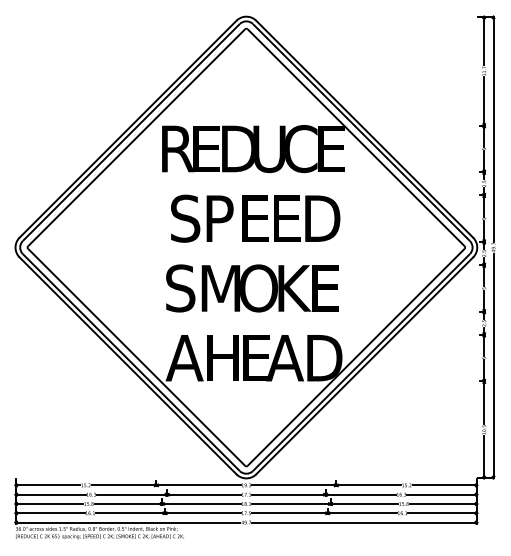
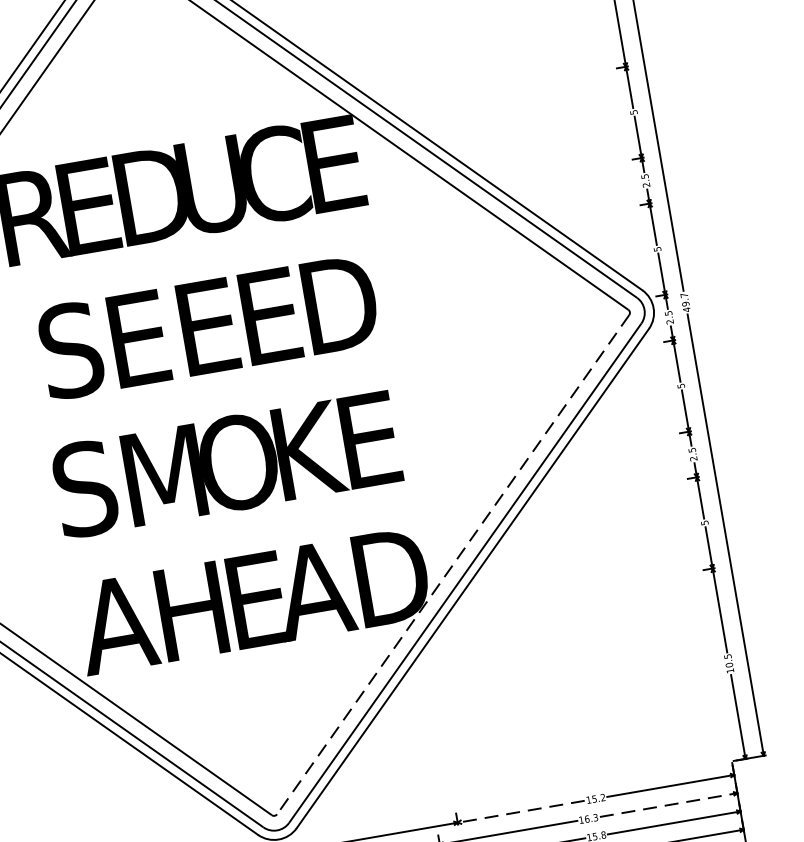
text: (219, 218) -> (137, 338), P -> E
line: (355, 357) -> (451, 565), solid -> dashed
line: (368, 485) -> (520, 812), solid -> dashed
line: (442, 494) -> (669, 804), solid -> dashed

